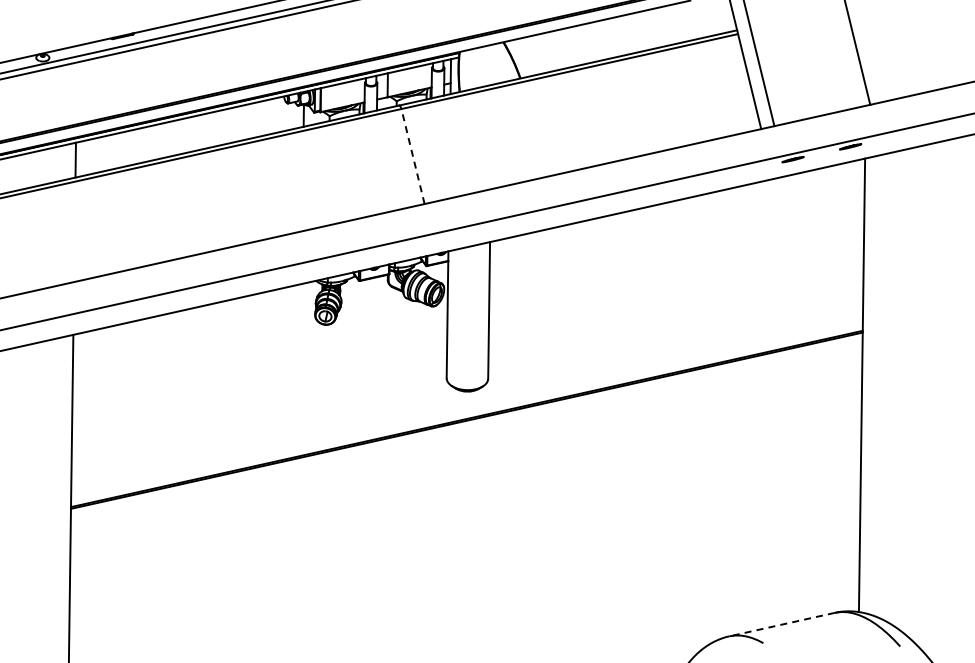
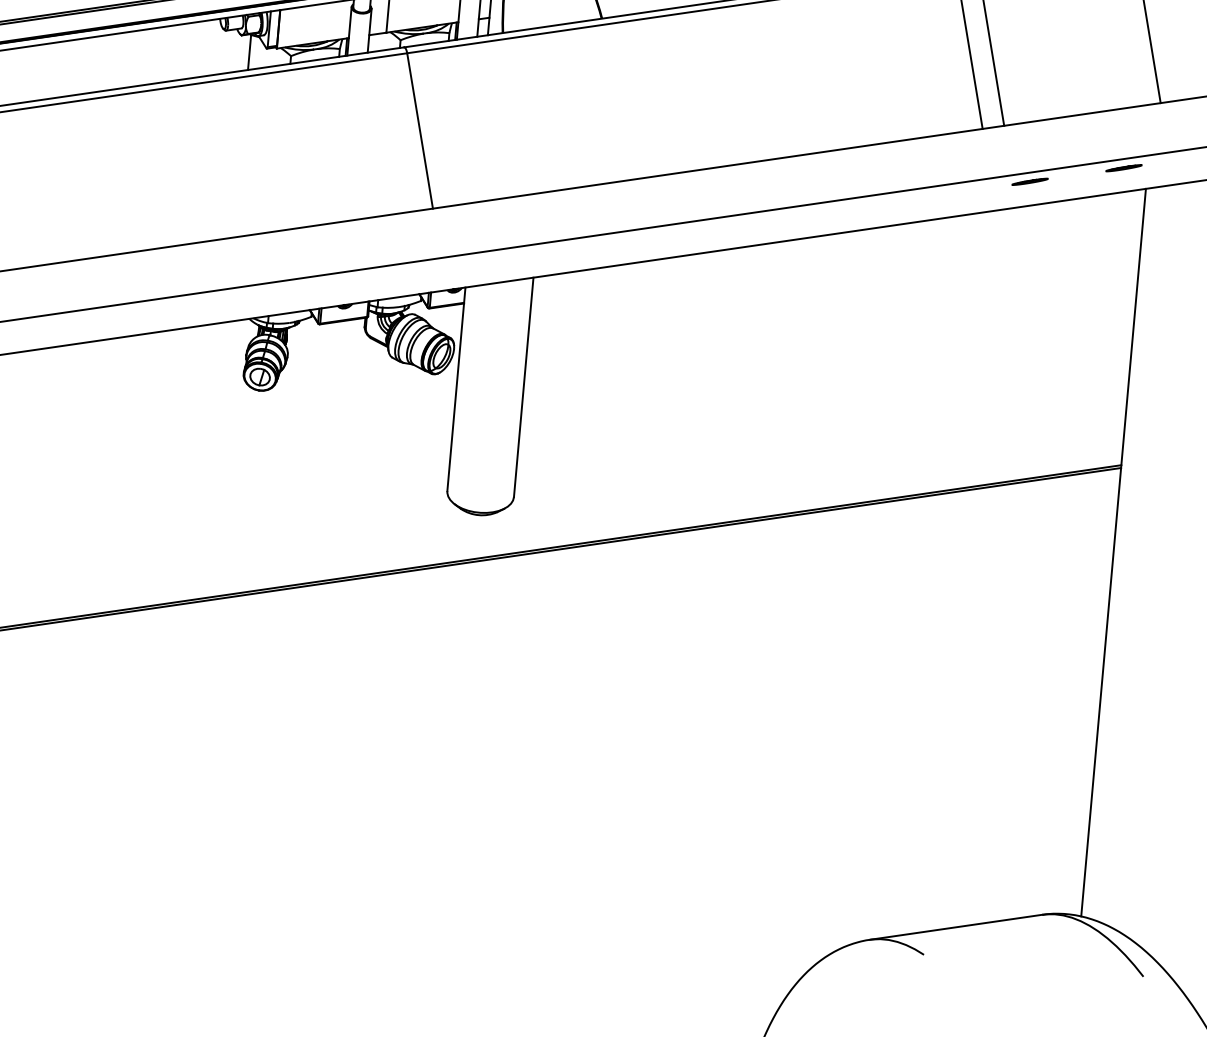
line: (413, 156) -> (420, 130), dashed -> solid
line: (781, 624) -> (955, 927), dashed -> solid

